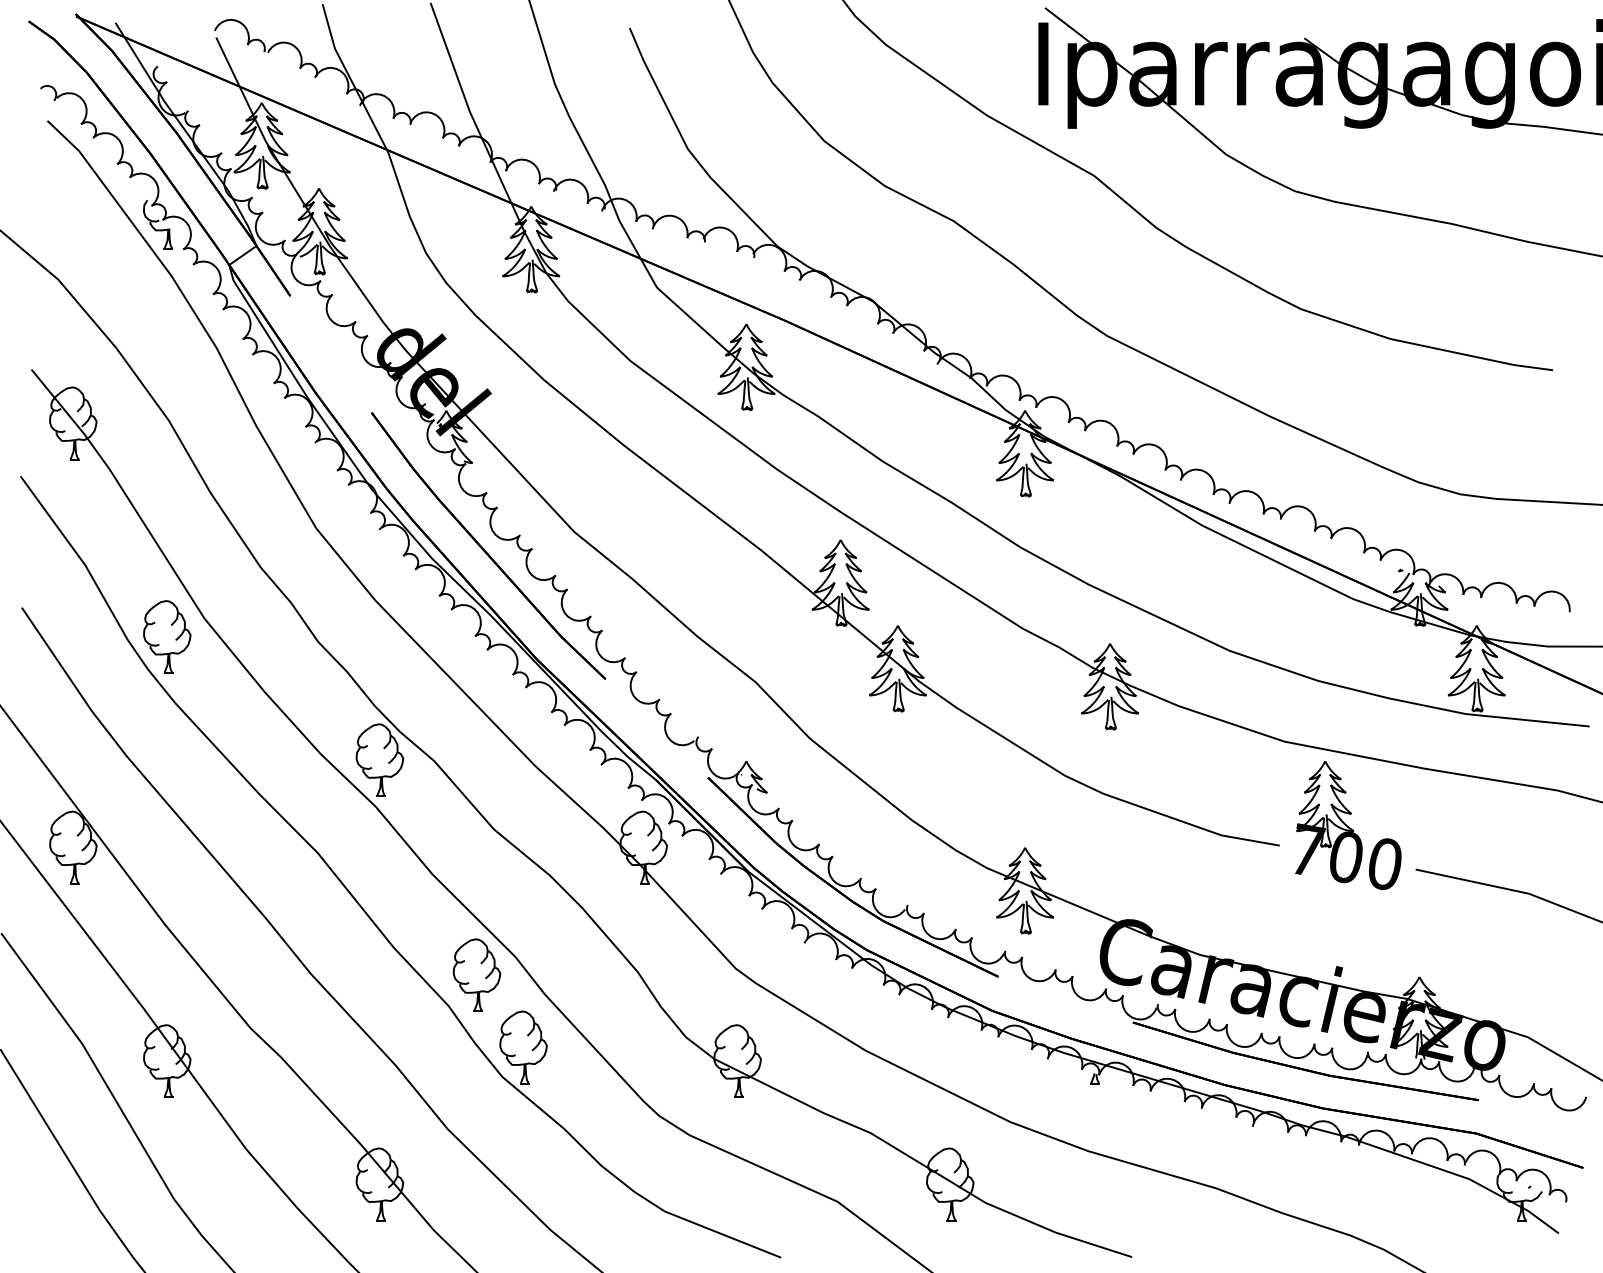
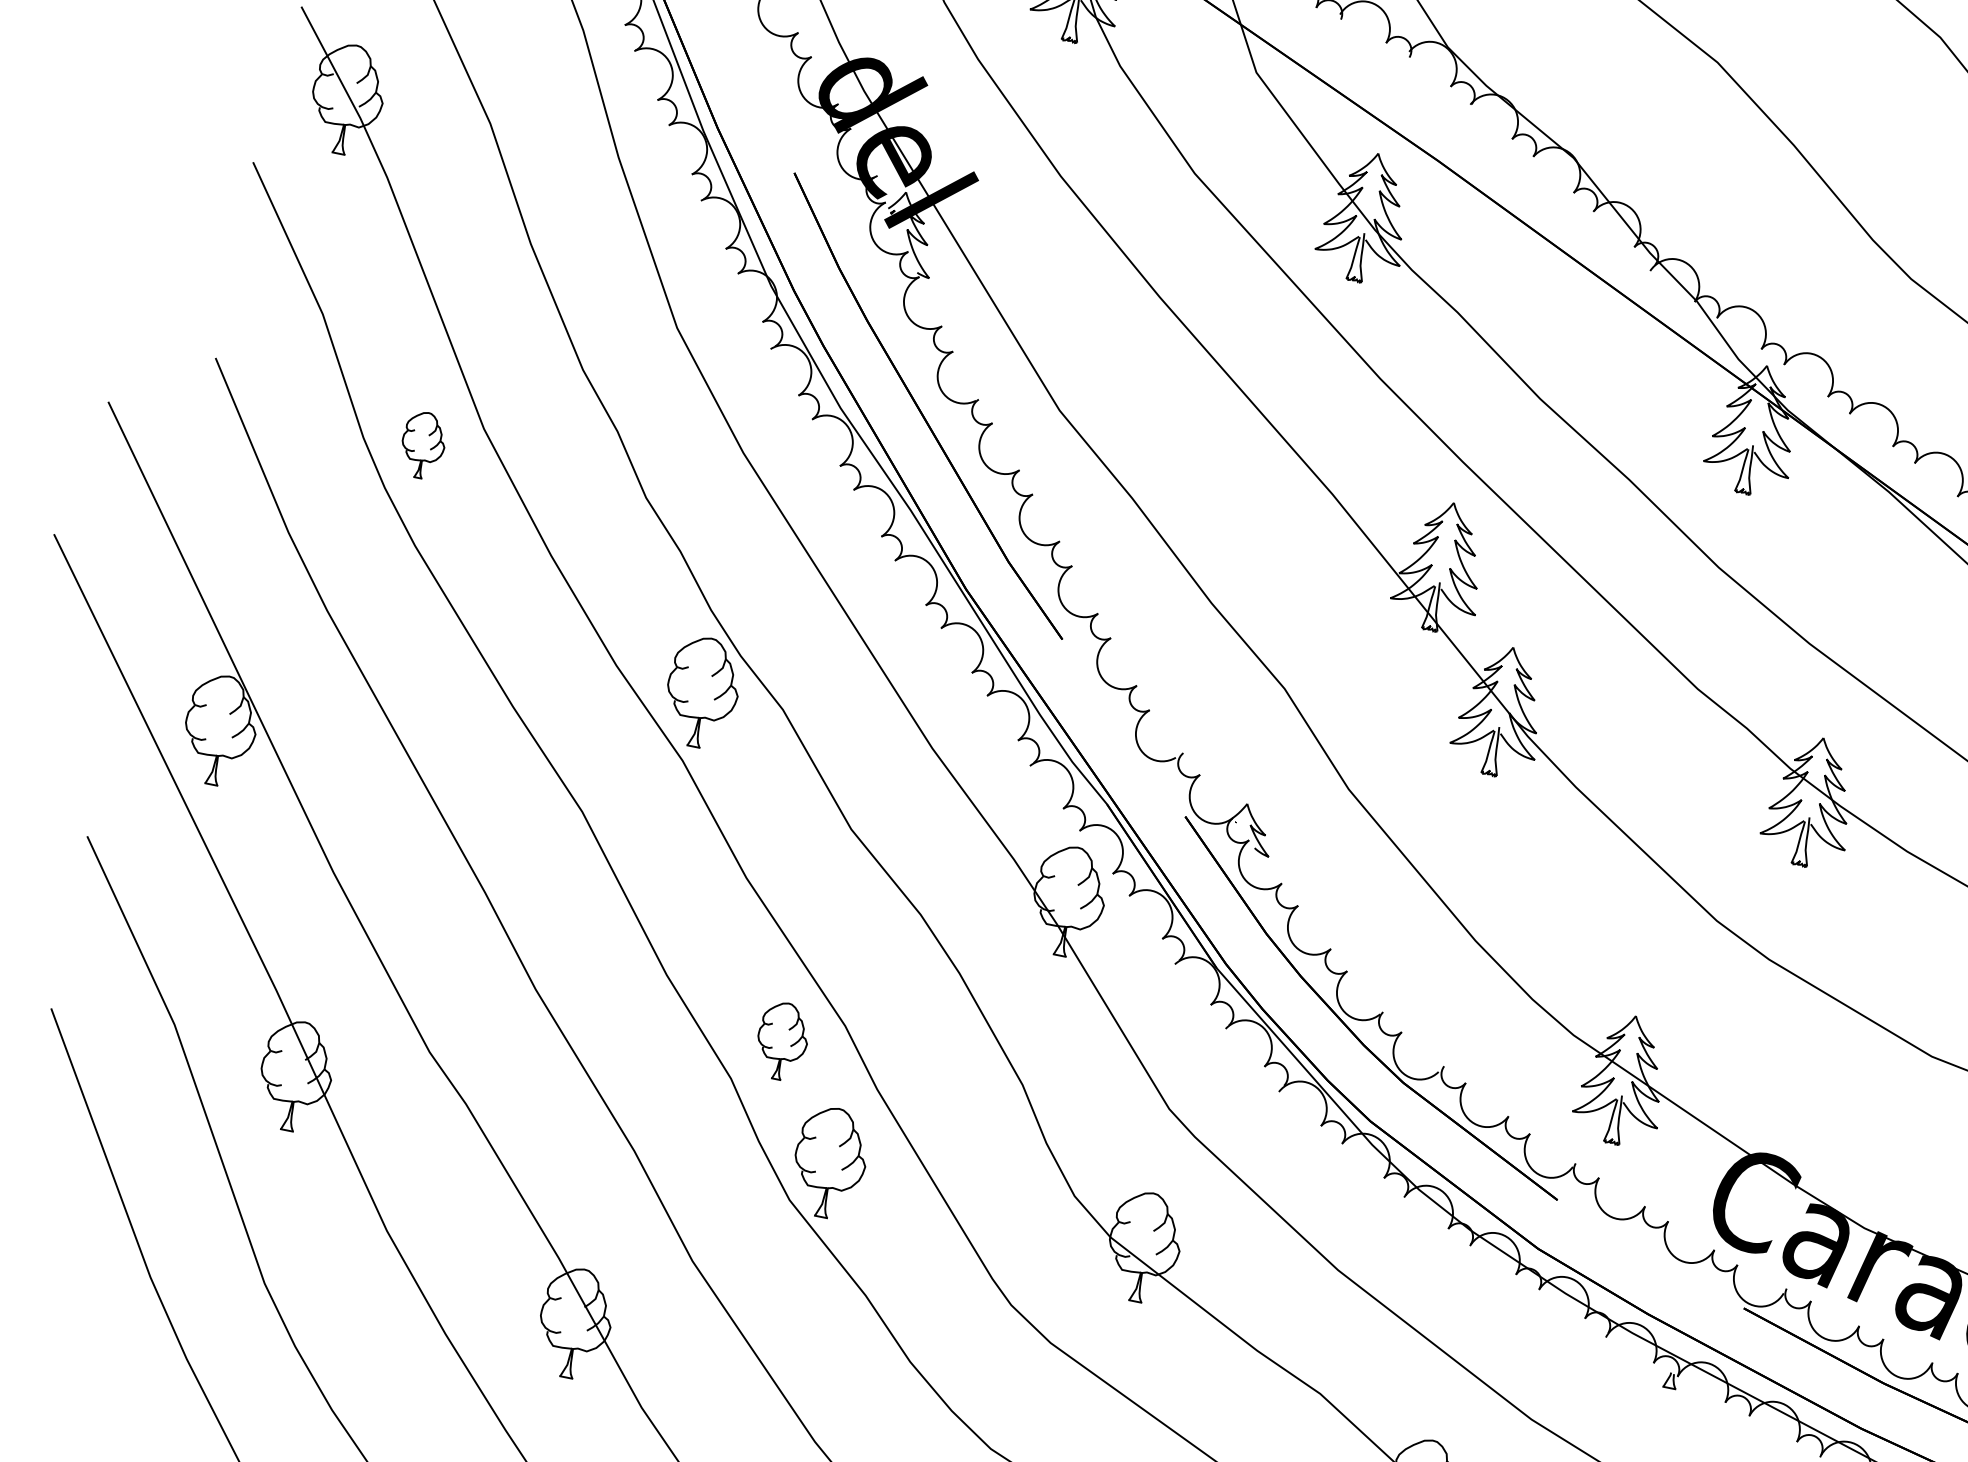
part: (167, 636) -> (423, 444), size x0.6
part: (476, 974) -> (781, 1040), size x0.7

